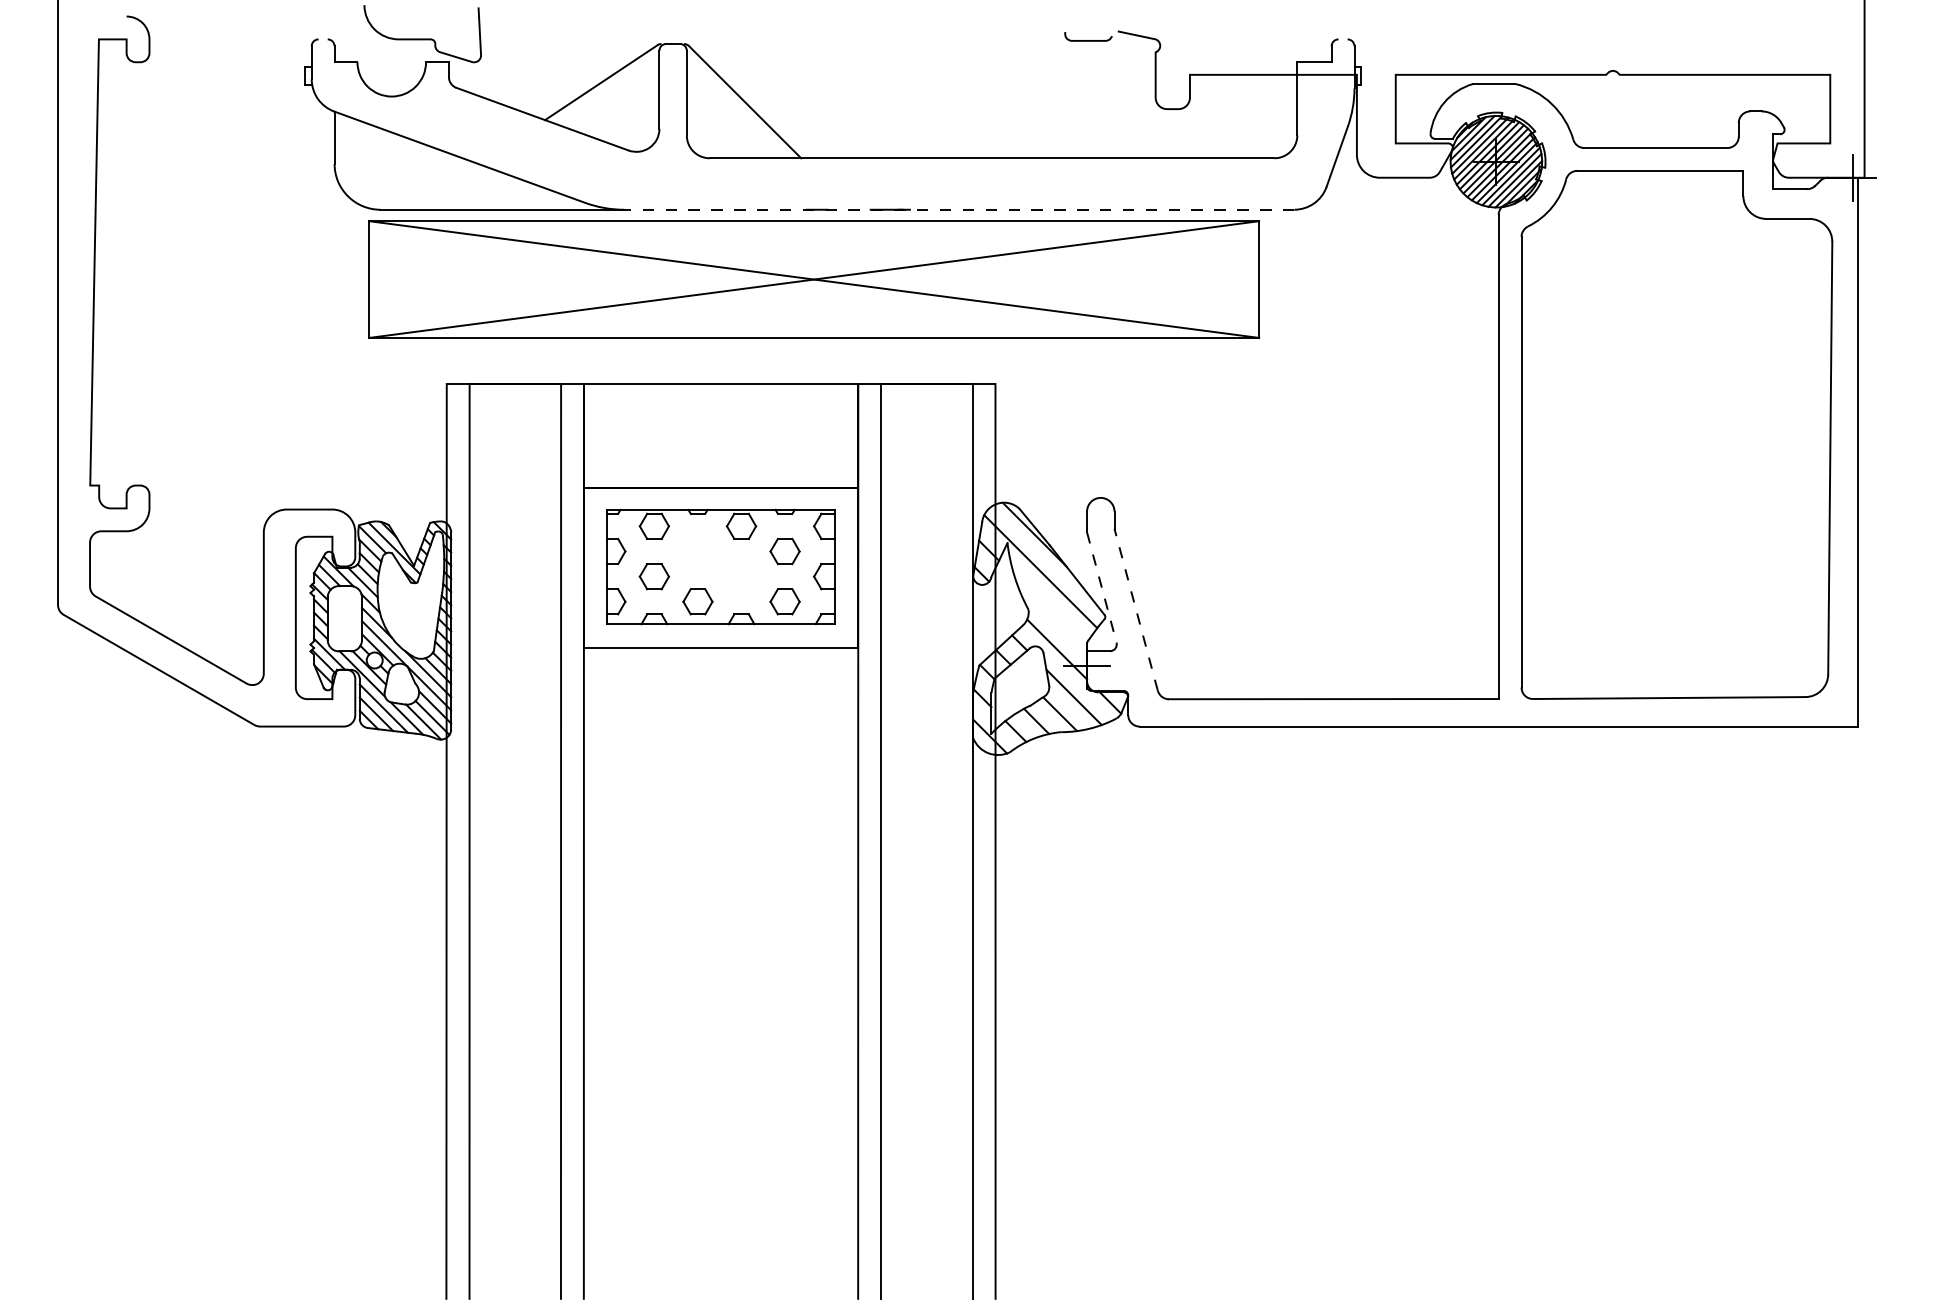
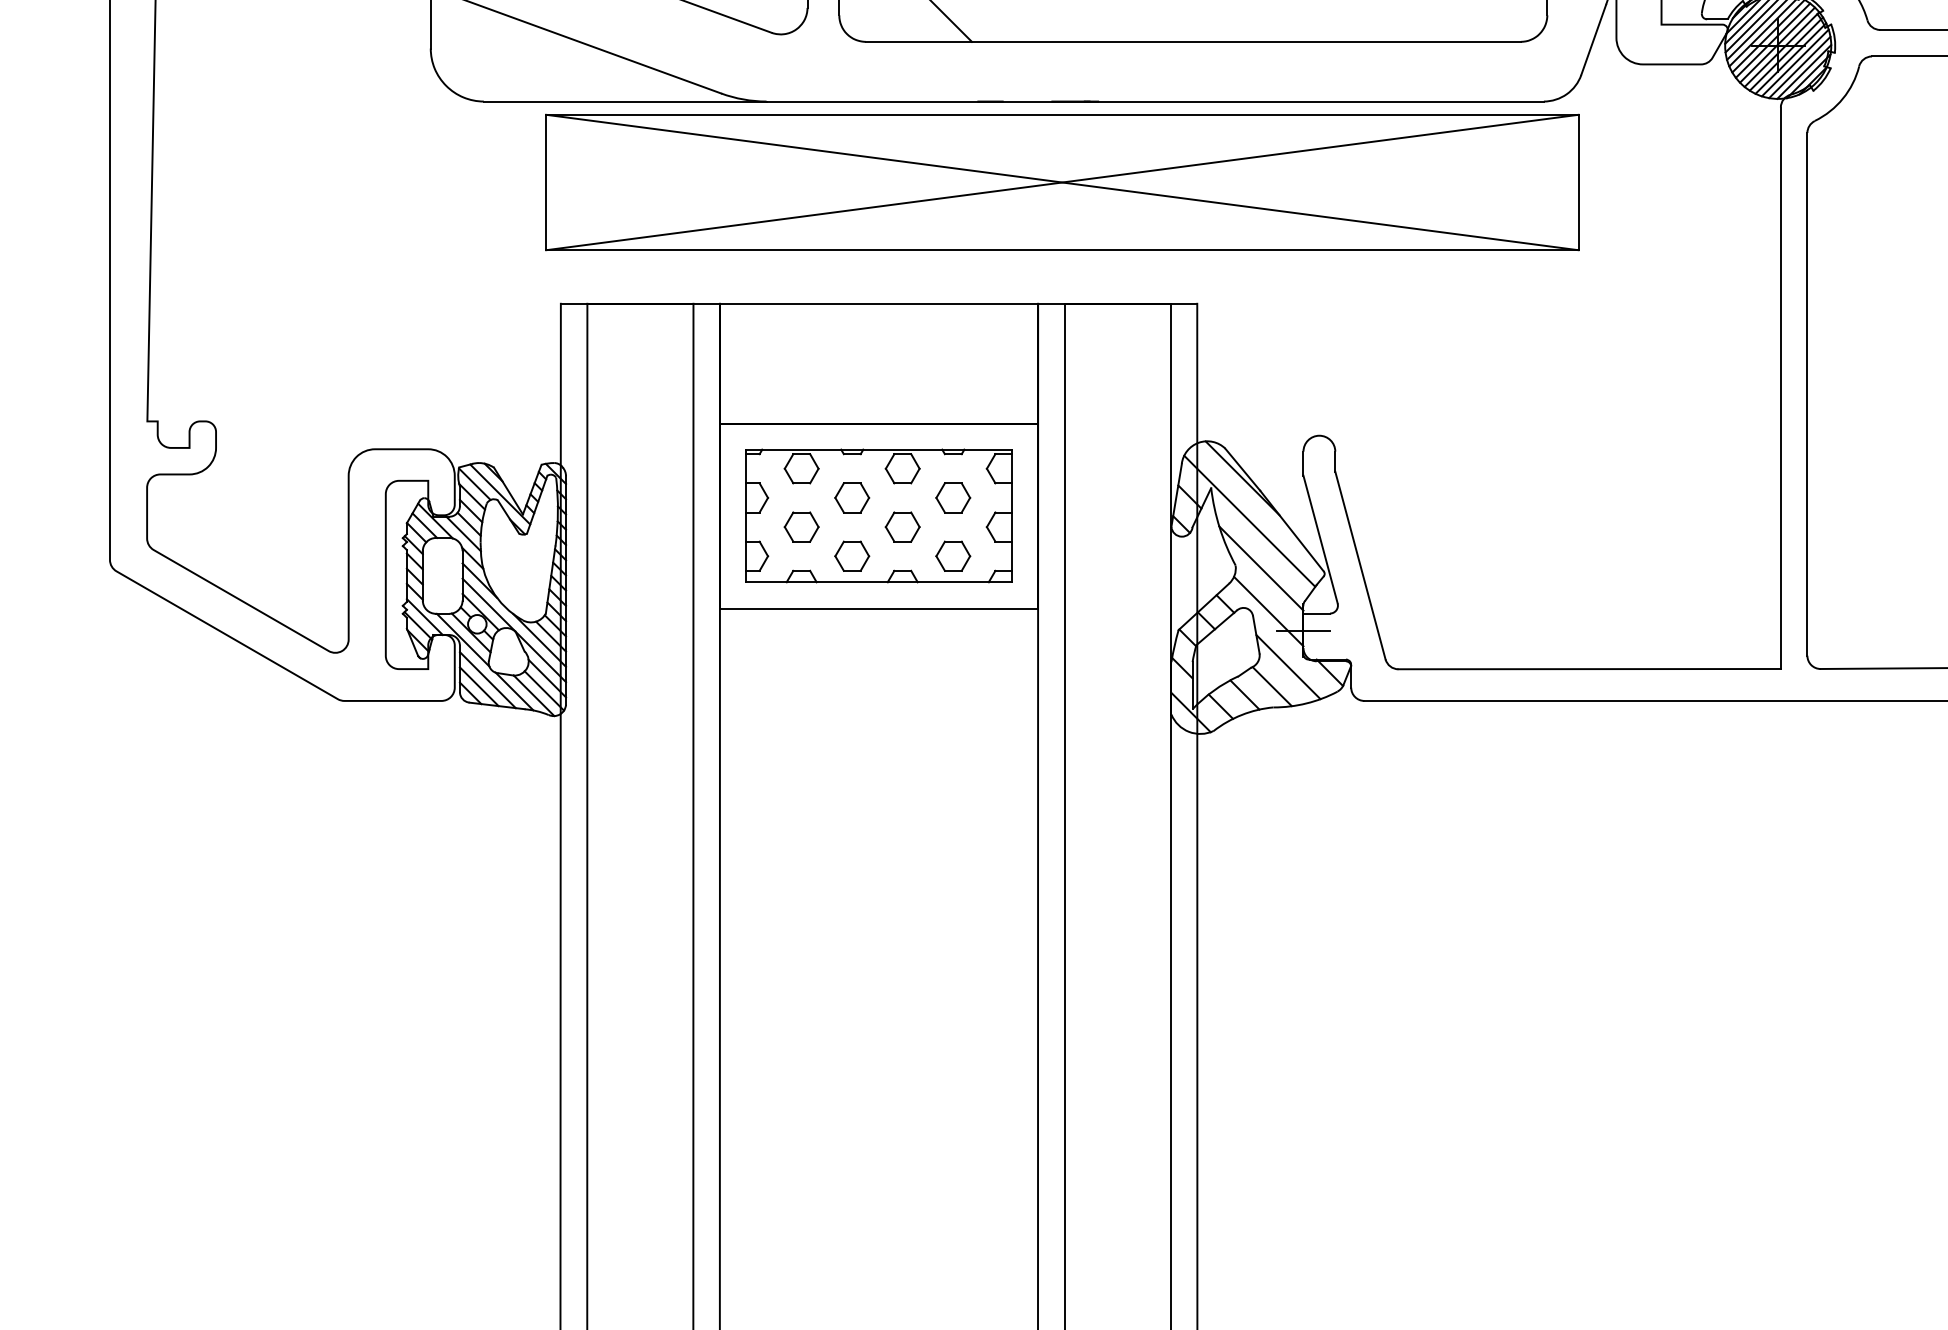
line: (958, 209) -> (1154, 101), dashed -> solid
part: (814, 279) -> (1062, 182), moved
part: (697, 551) -> (851, 497), added
part: (741, 576) -> (902, 526), added
line: (1101, 587) -> (1320, 539), dashed -> solid
line: (1136, 609) -> (1360, 565), dashed -> solid
line: (1050, 612) -> (1261, 568), added

